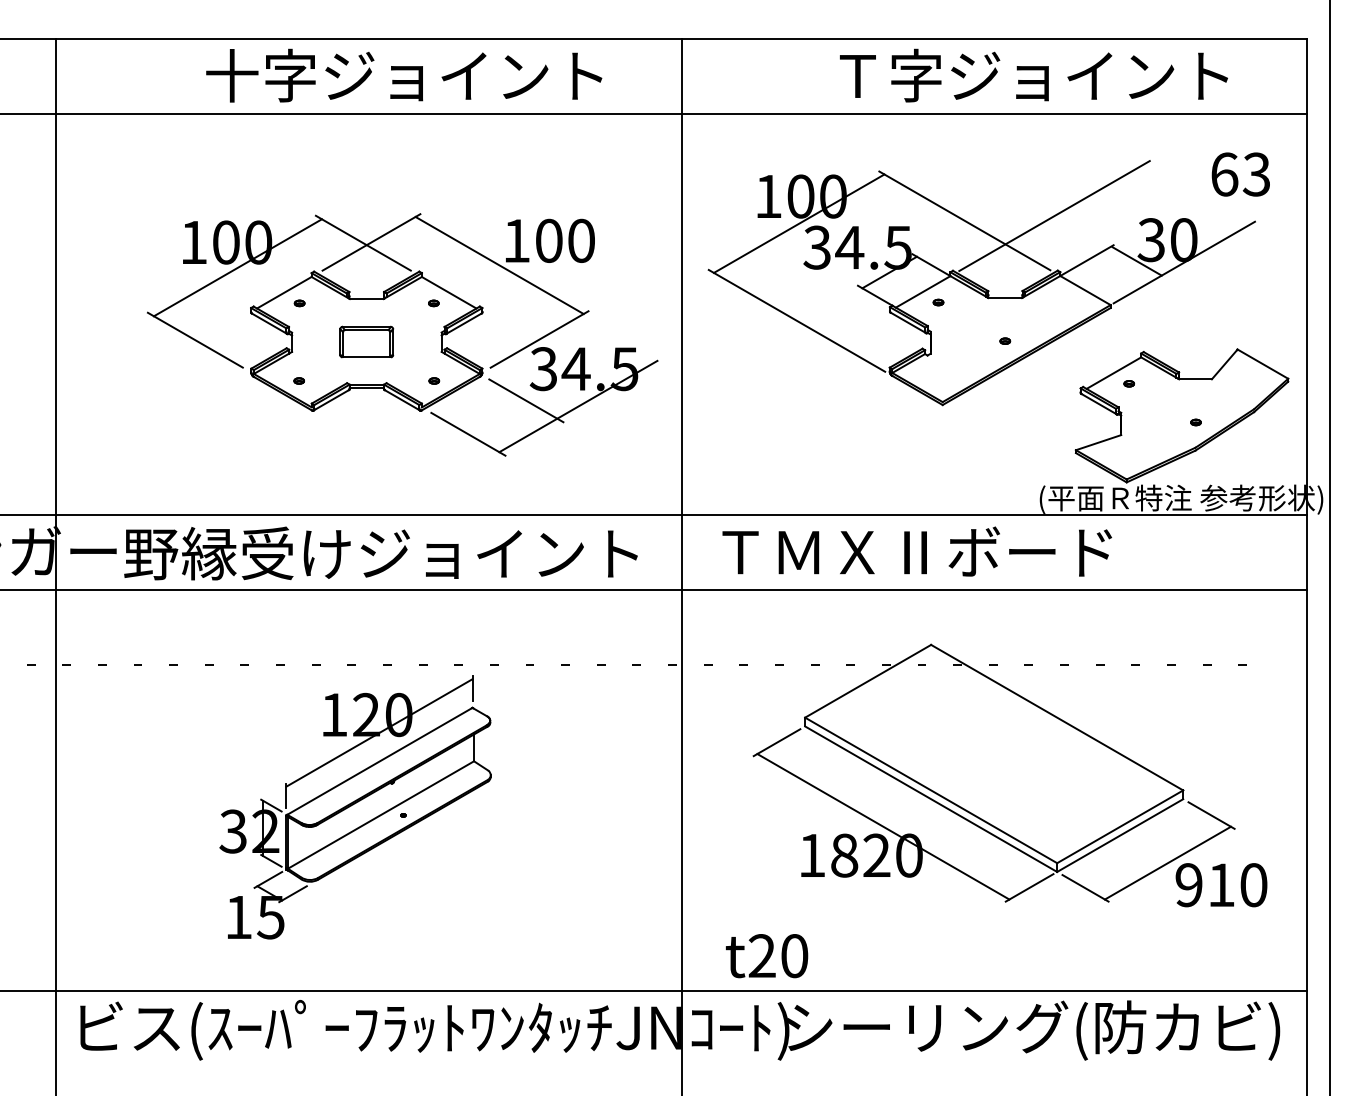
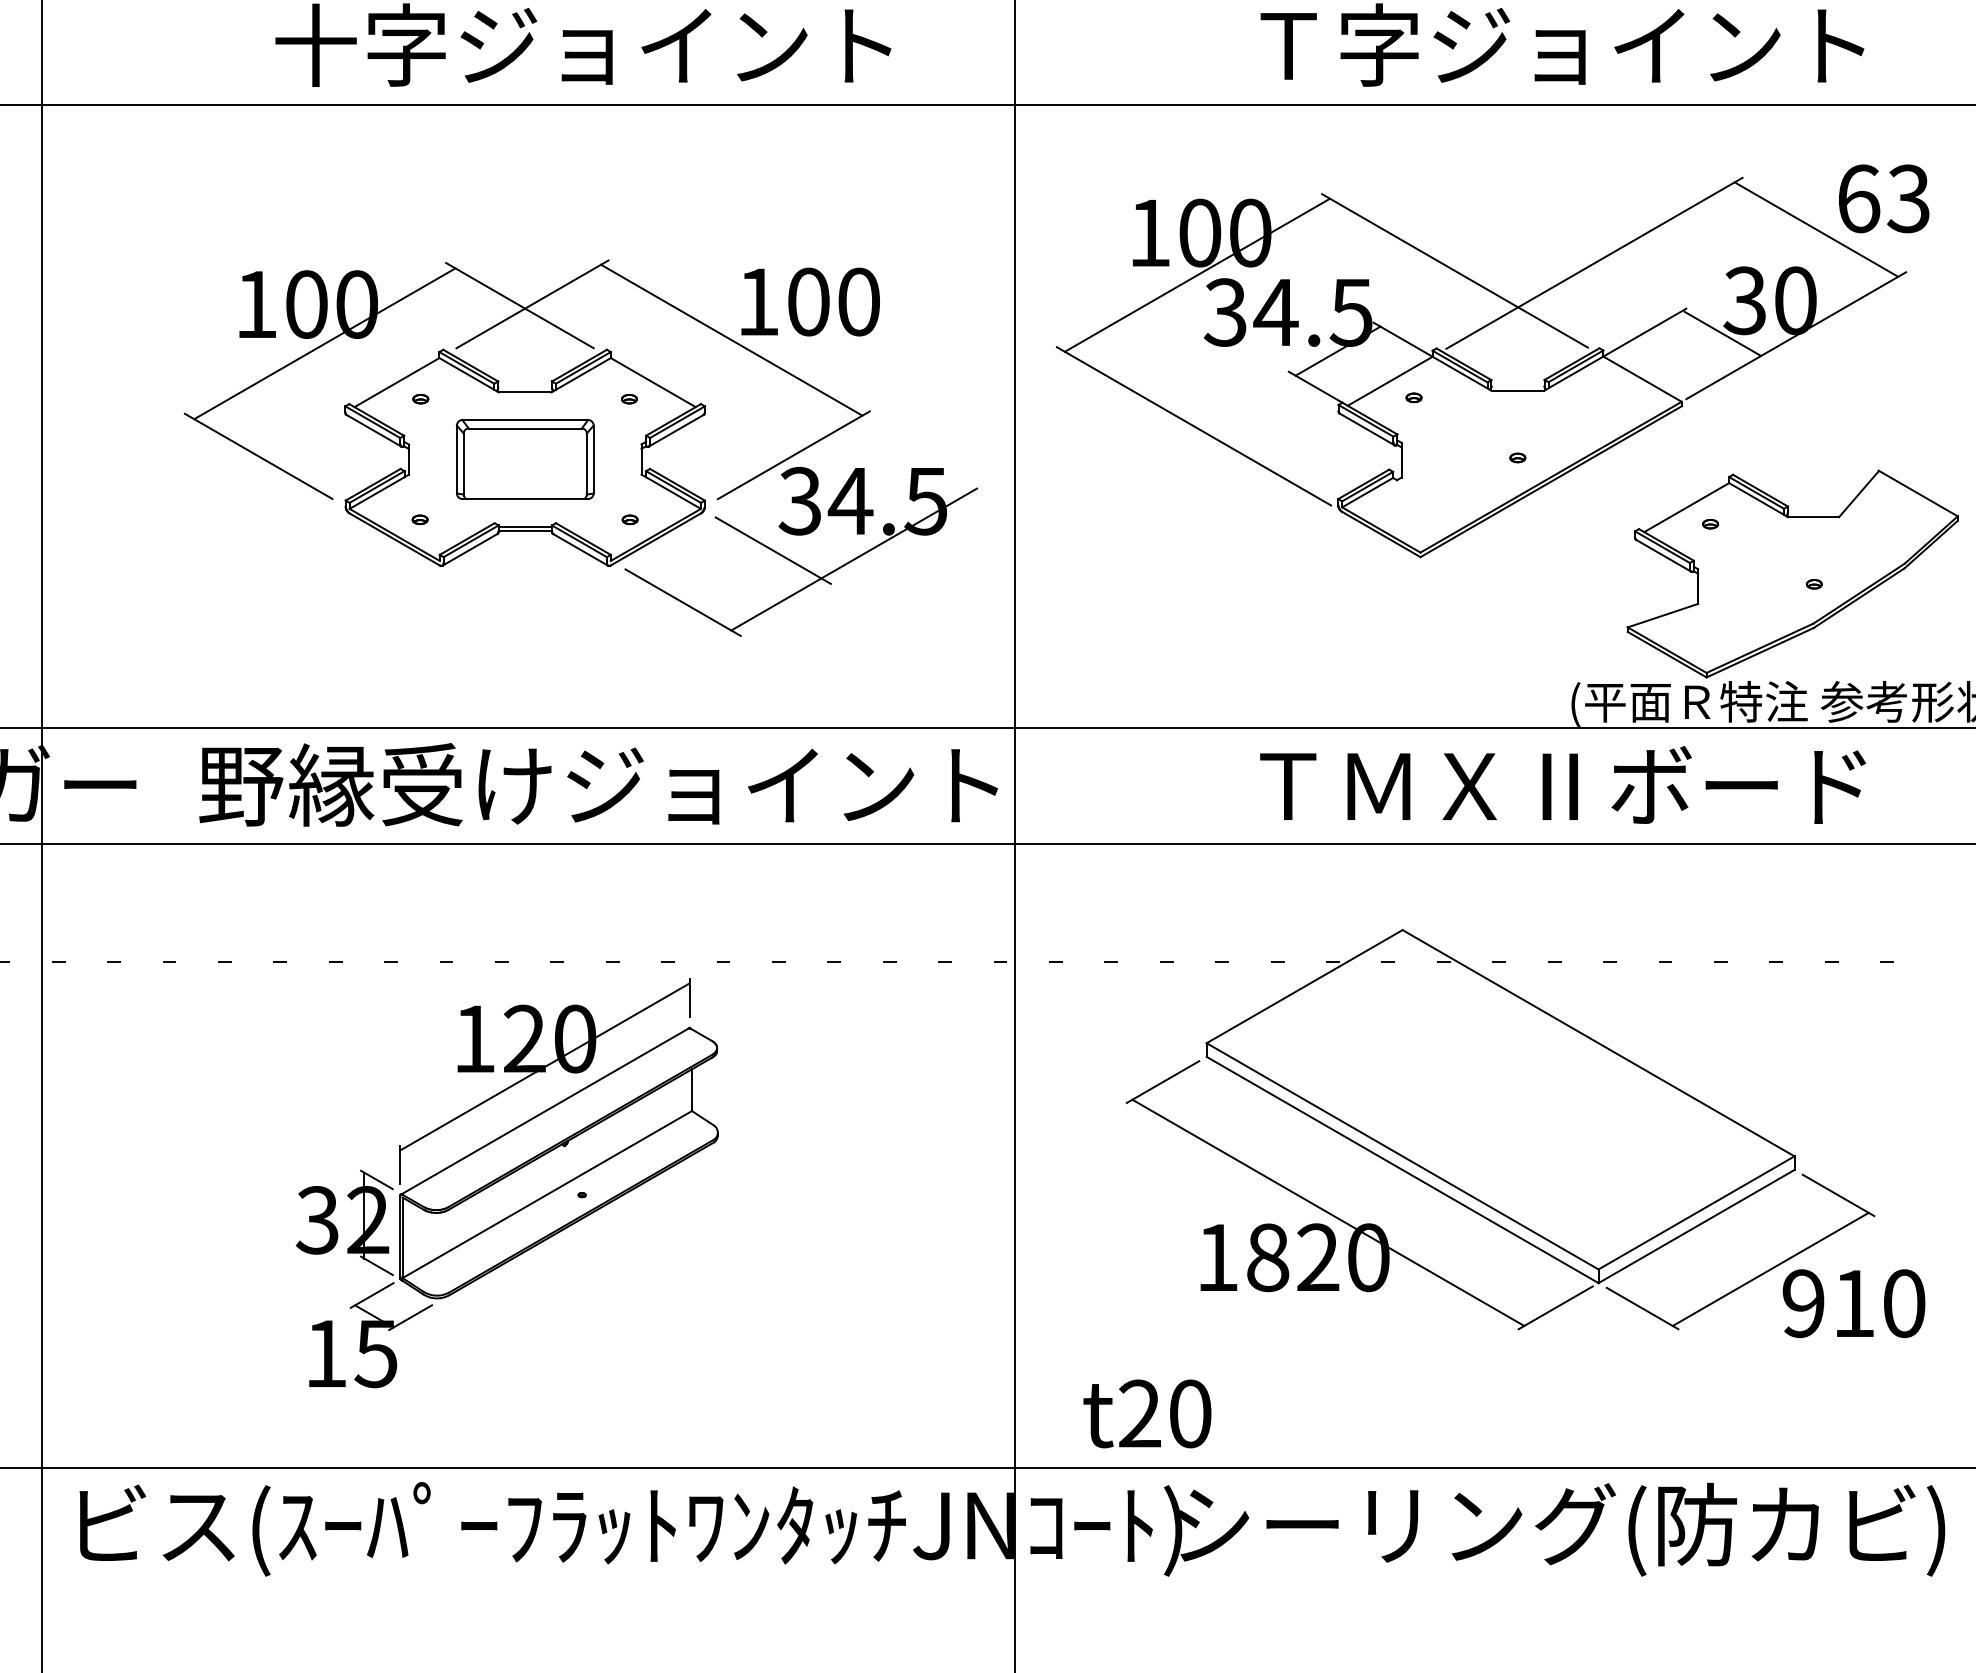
line: (1196, 193) -> (1815, 228), added
part: (366, 341) -> (524, 458), size x1.67
text: (917, 551) -> (1563, 784), moved
text: (380, 553) -> (597, 784), moved

